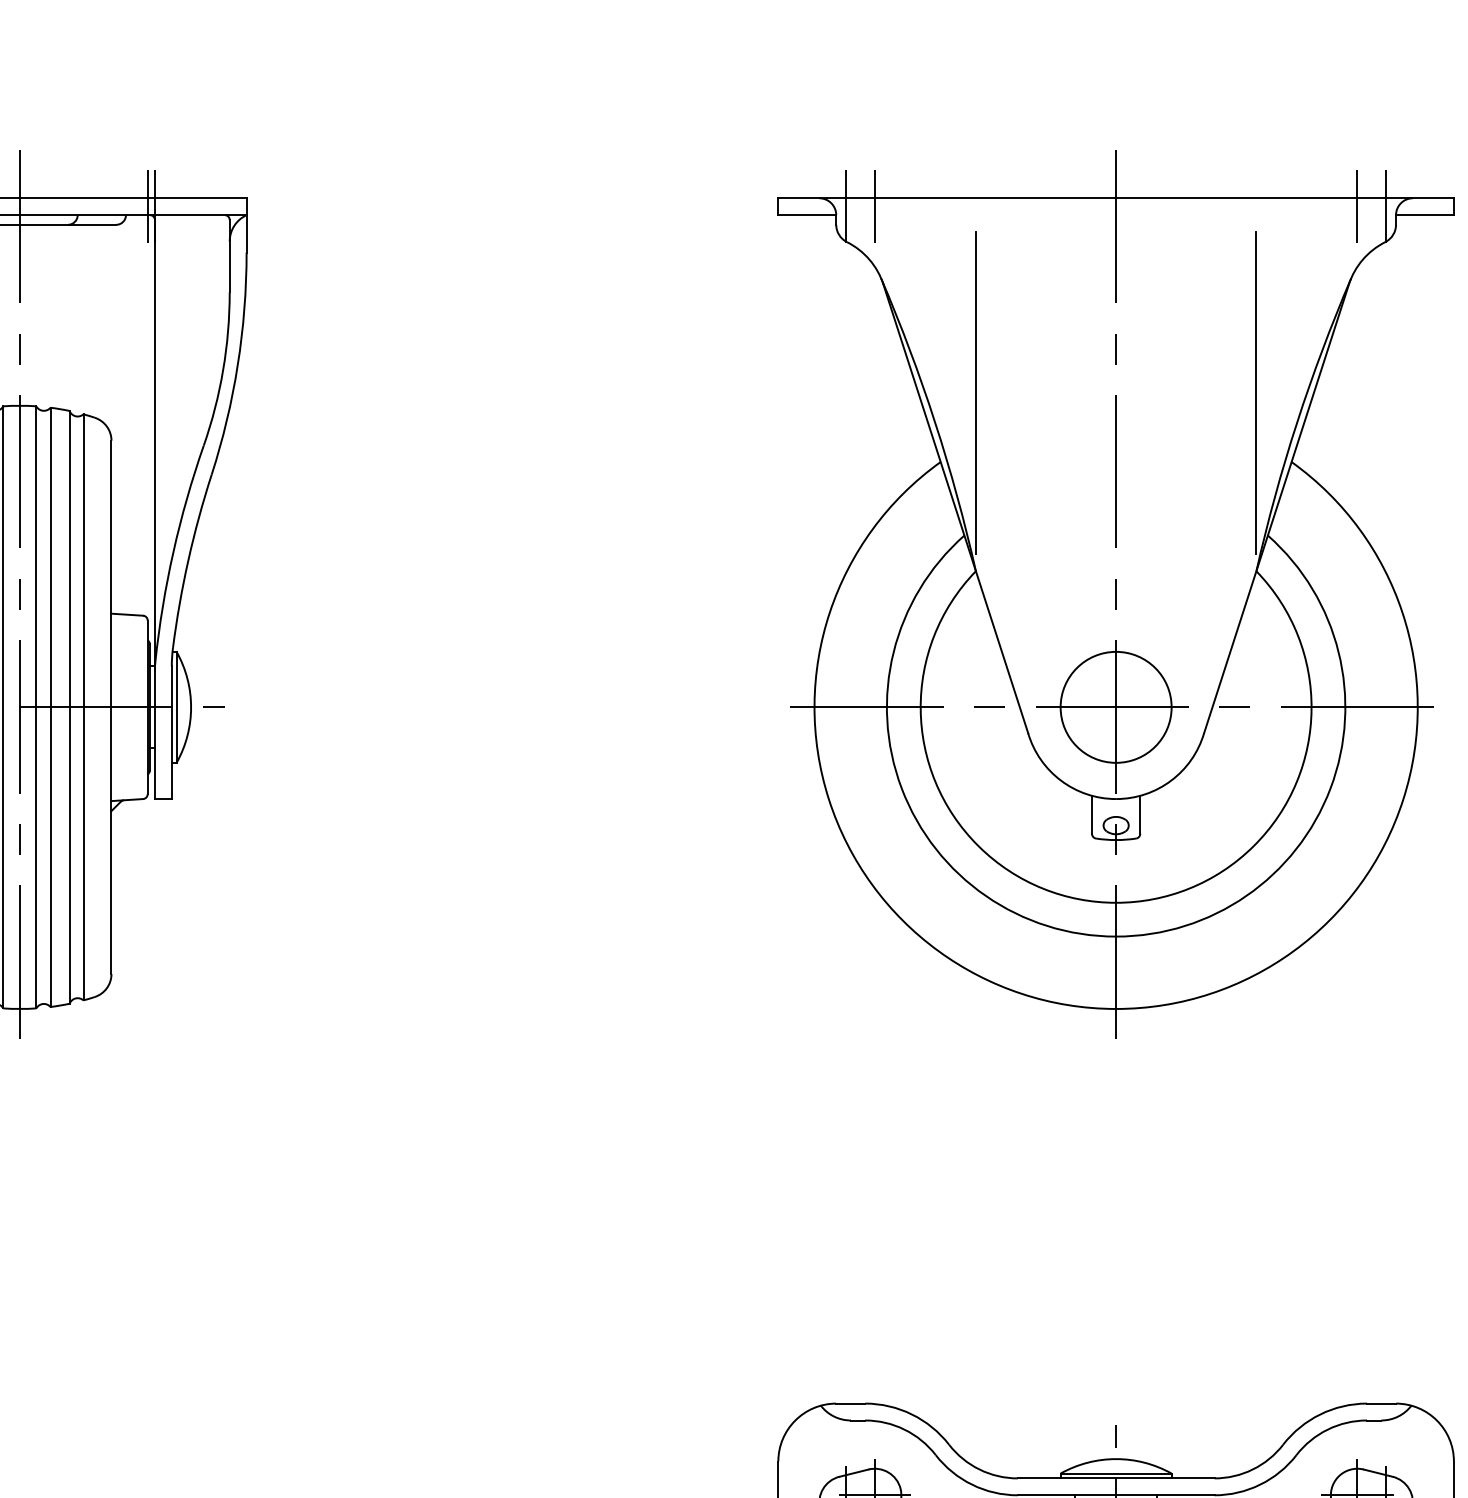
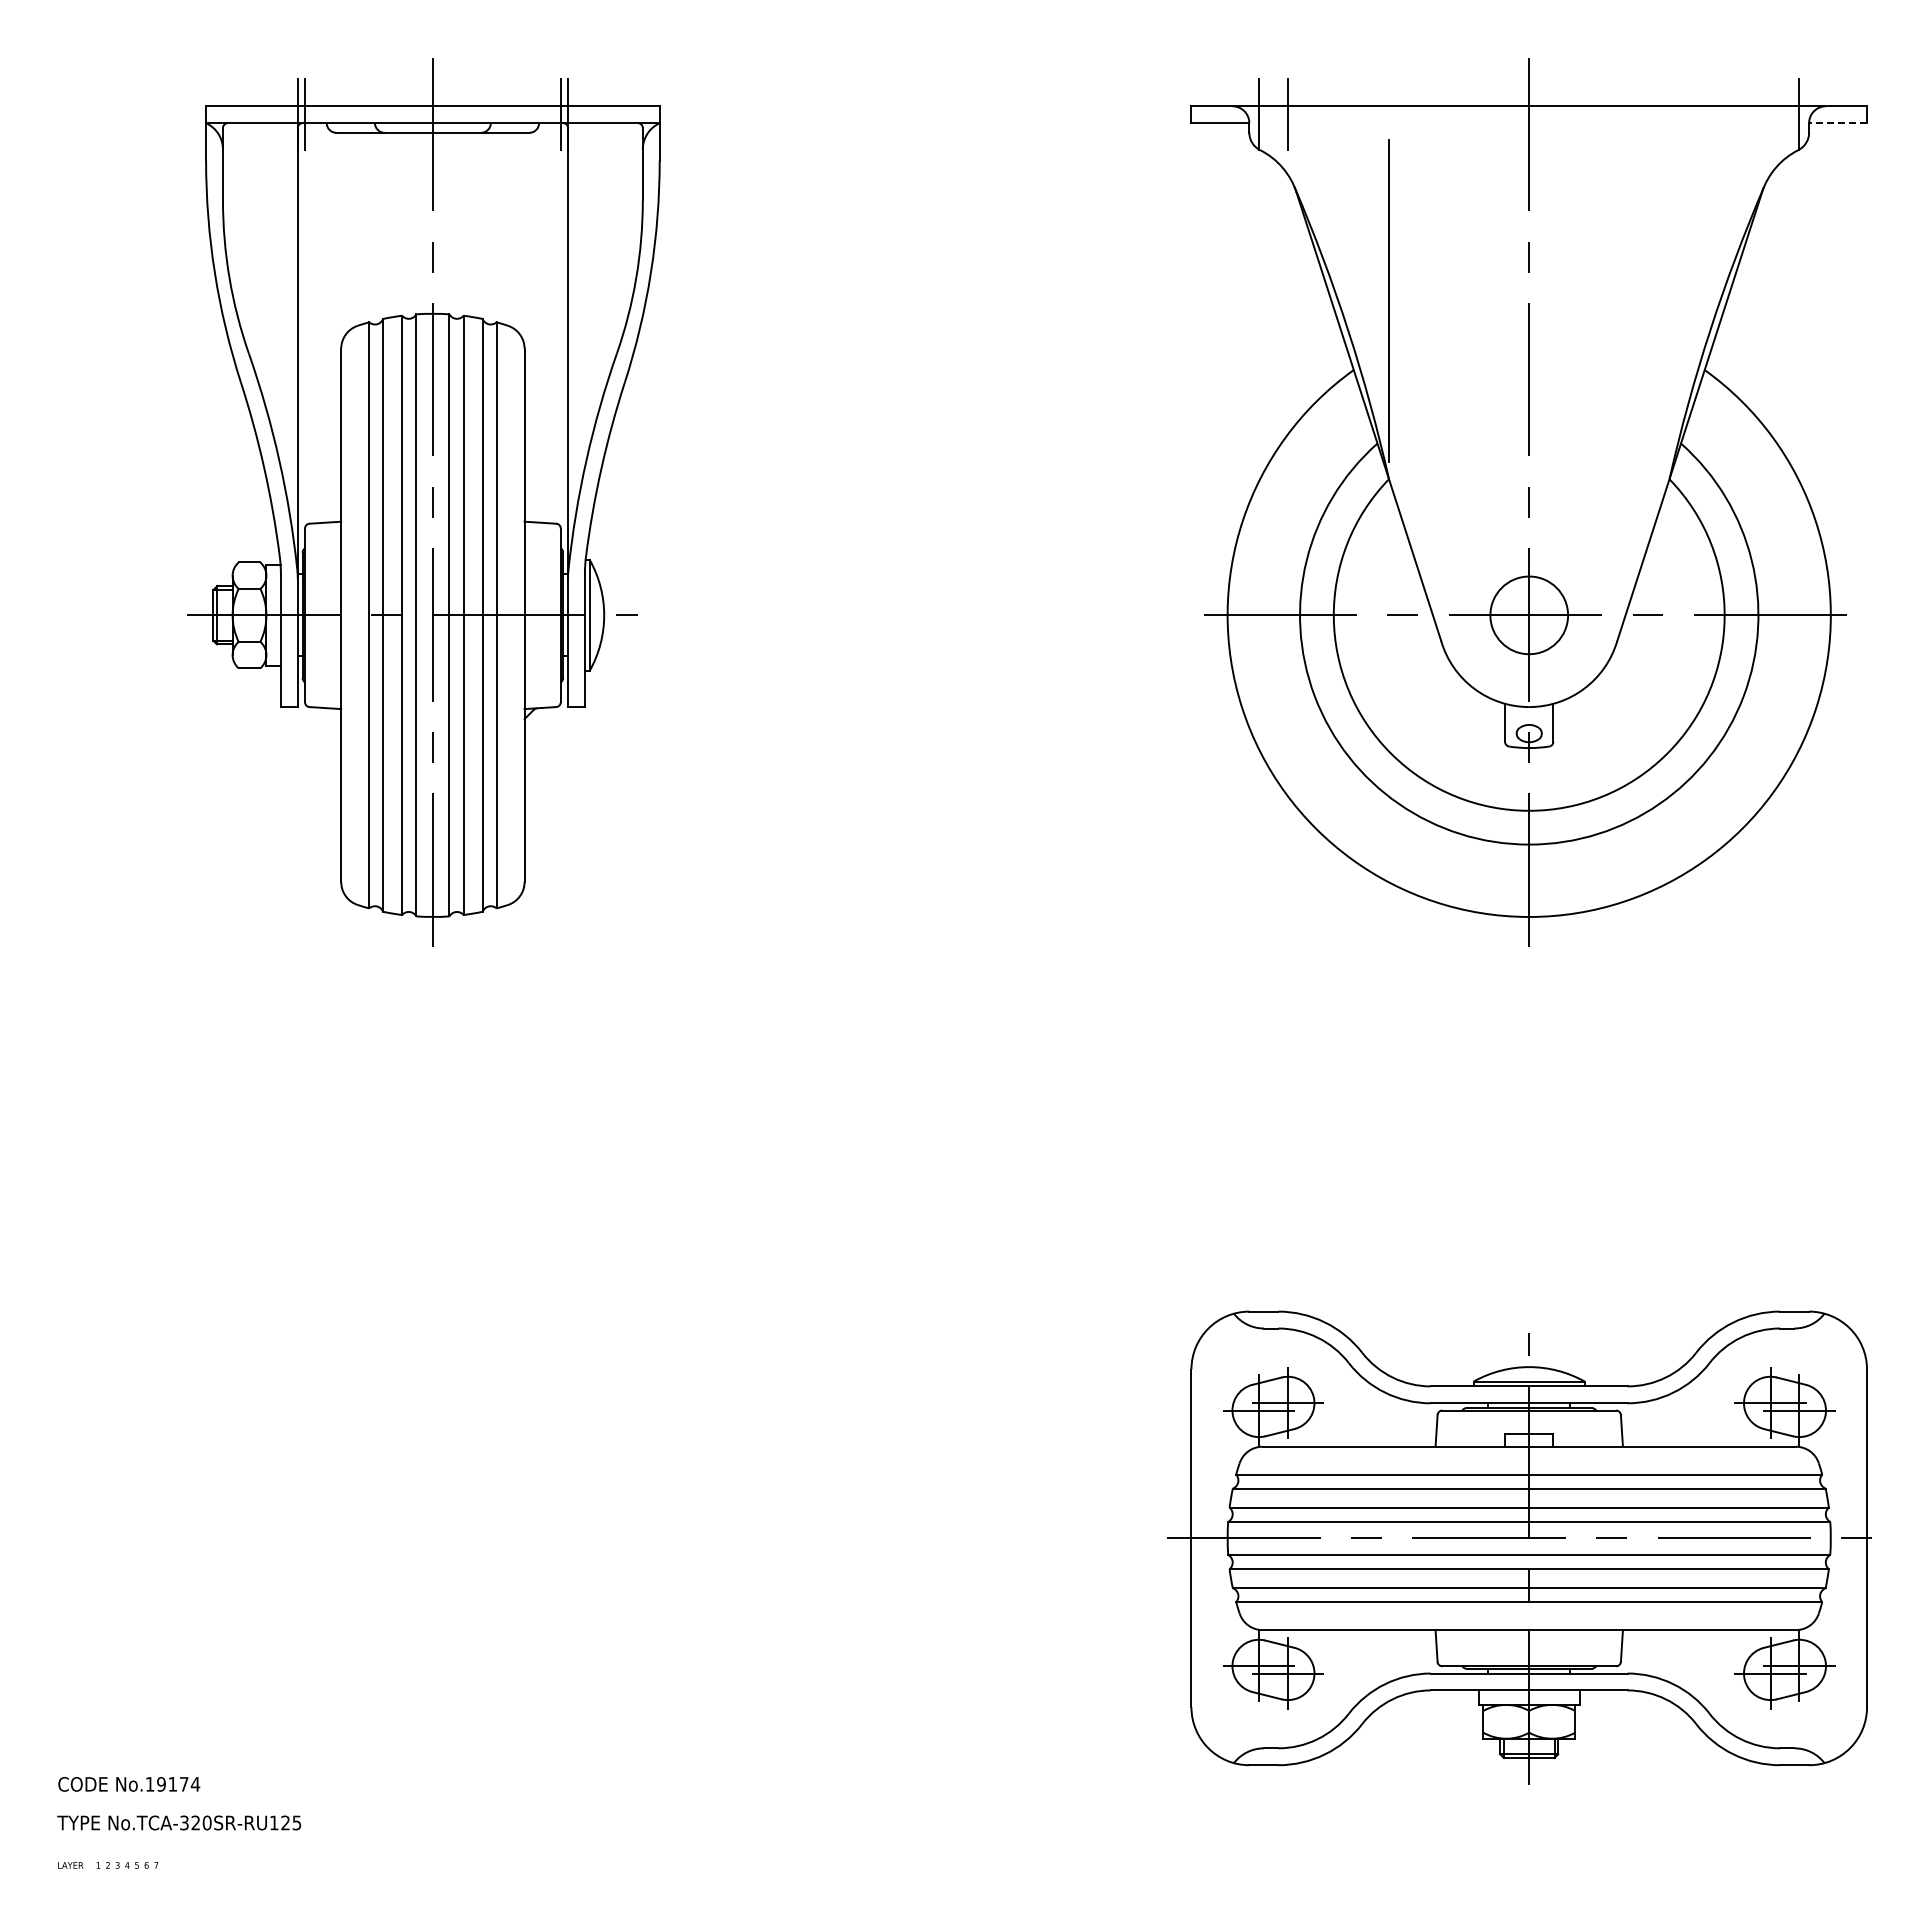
line: (1357, 206) -> (1770, 114), removed
line: (1425, 215) -> (1838, 123), solid -> dashed
line: (1256, 393) -> (1669, 301), removed
circle: (1115, 706) -> (1528, 614), size x0.7

